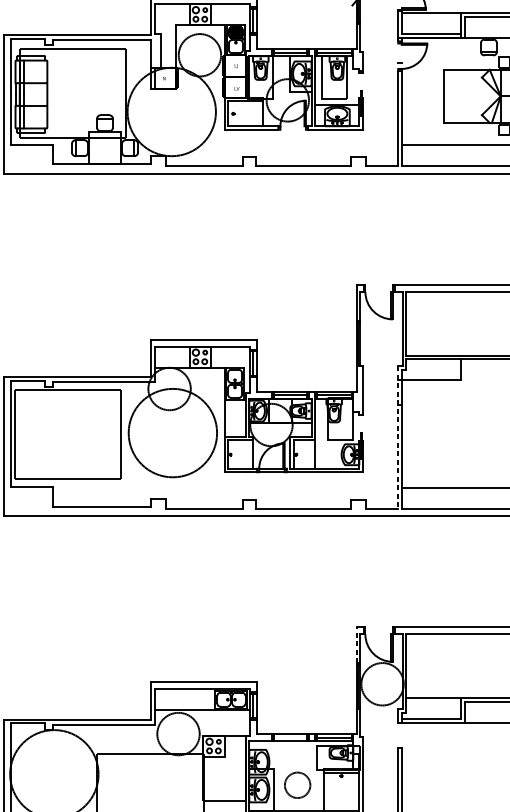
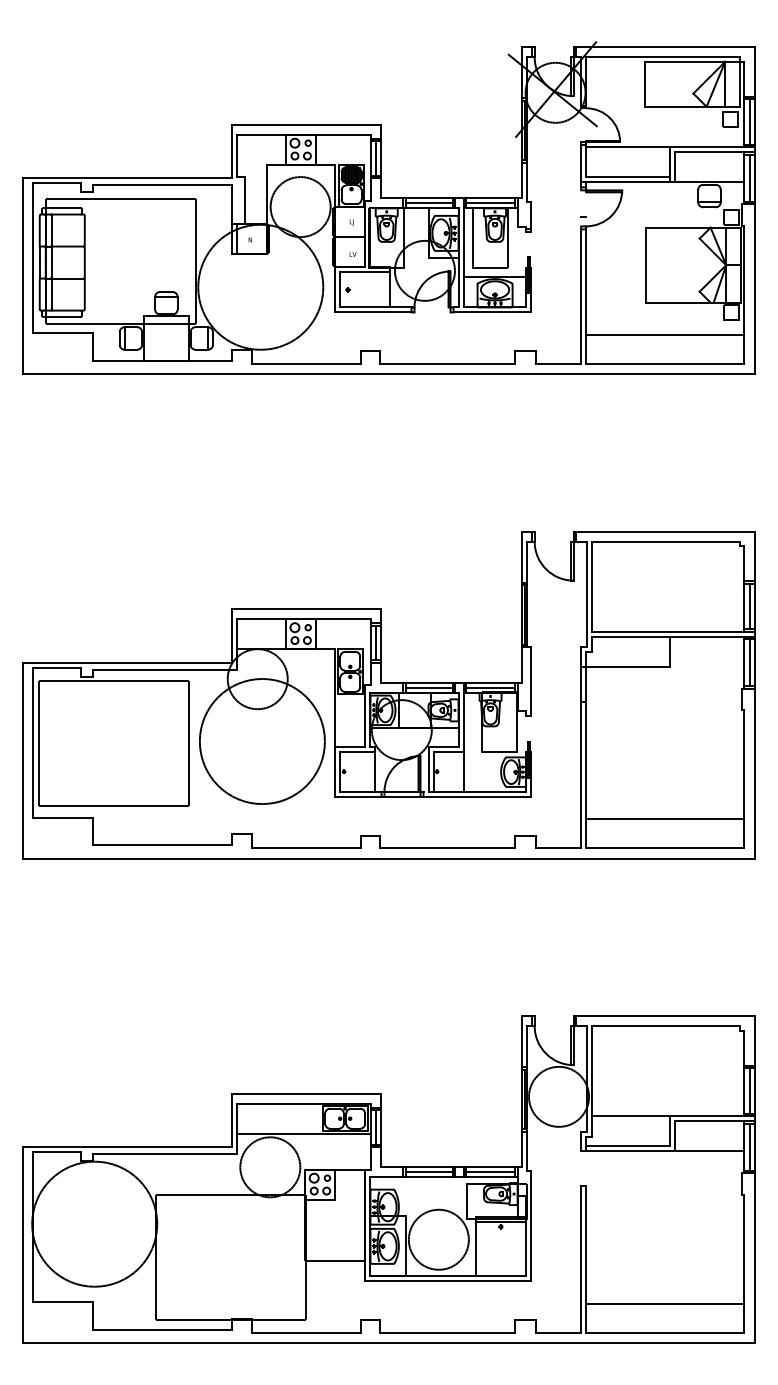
line: (398, 437) -> (581, 747), dashed -> solid
line: (356, 645) -> (522, 1041), dashed -> solid
line: (290, 737) -> (428, 1172), added
circle: (297, 785) -> (438, 1239), size x1.67

